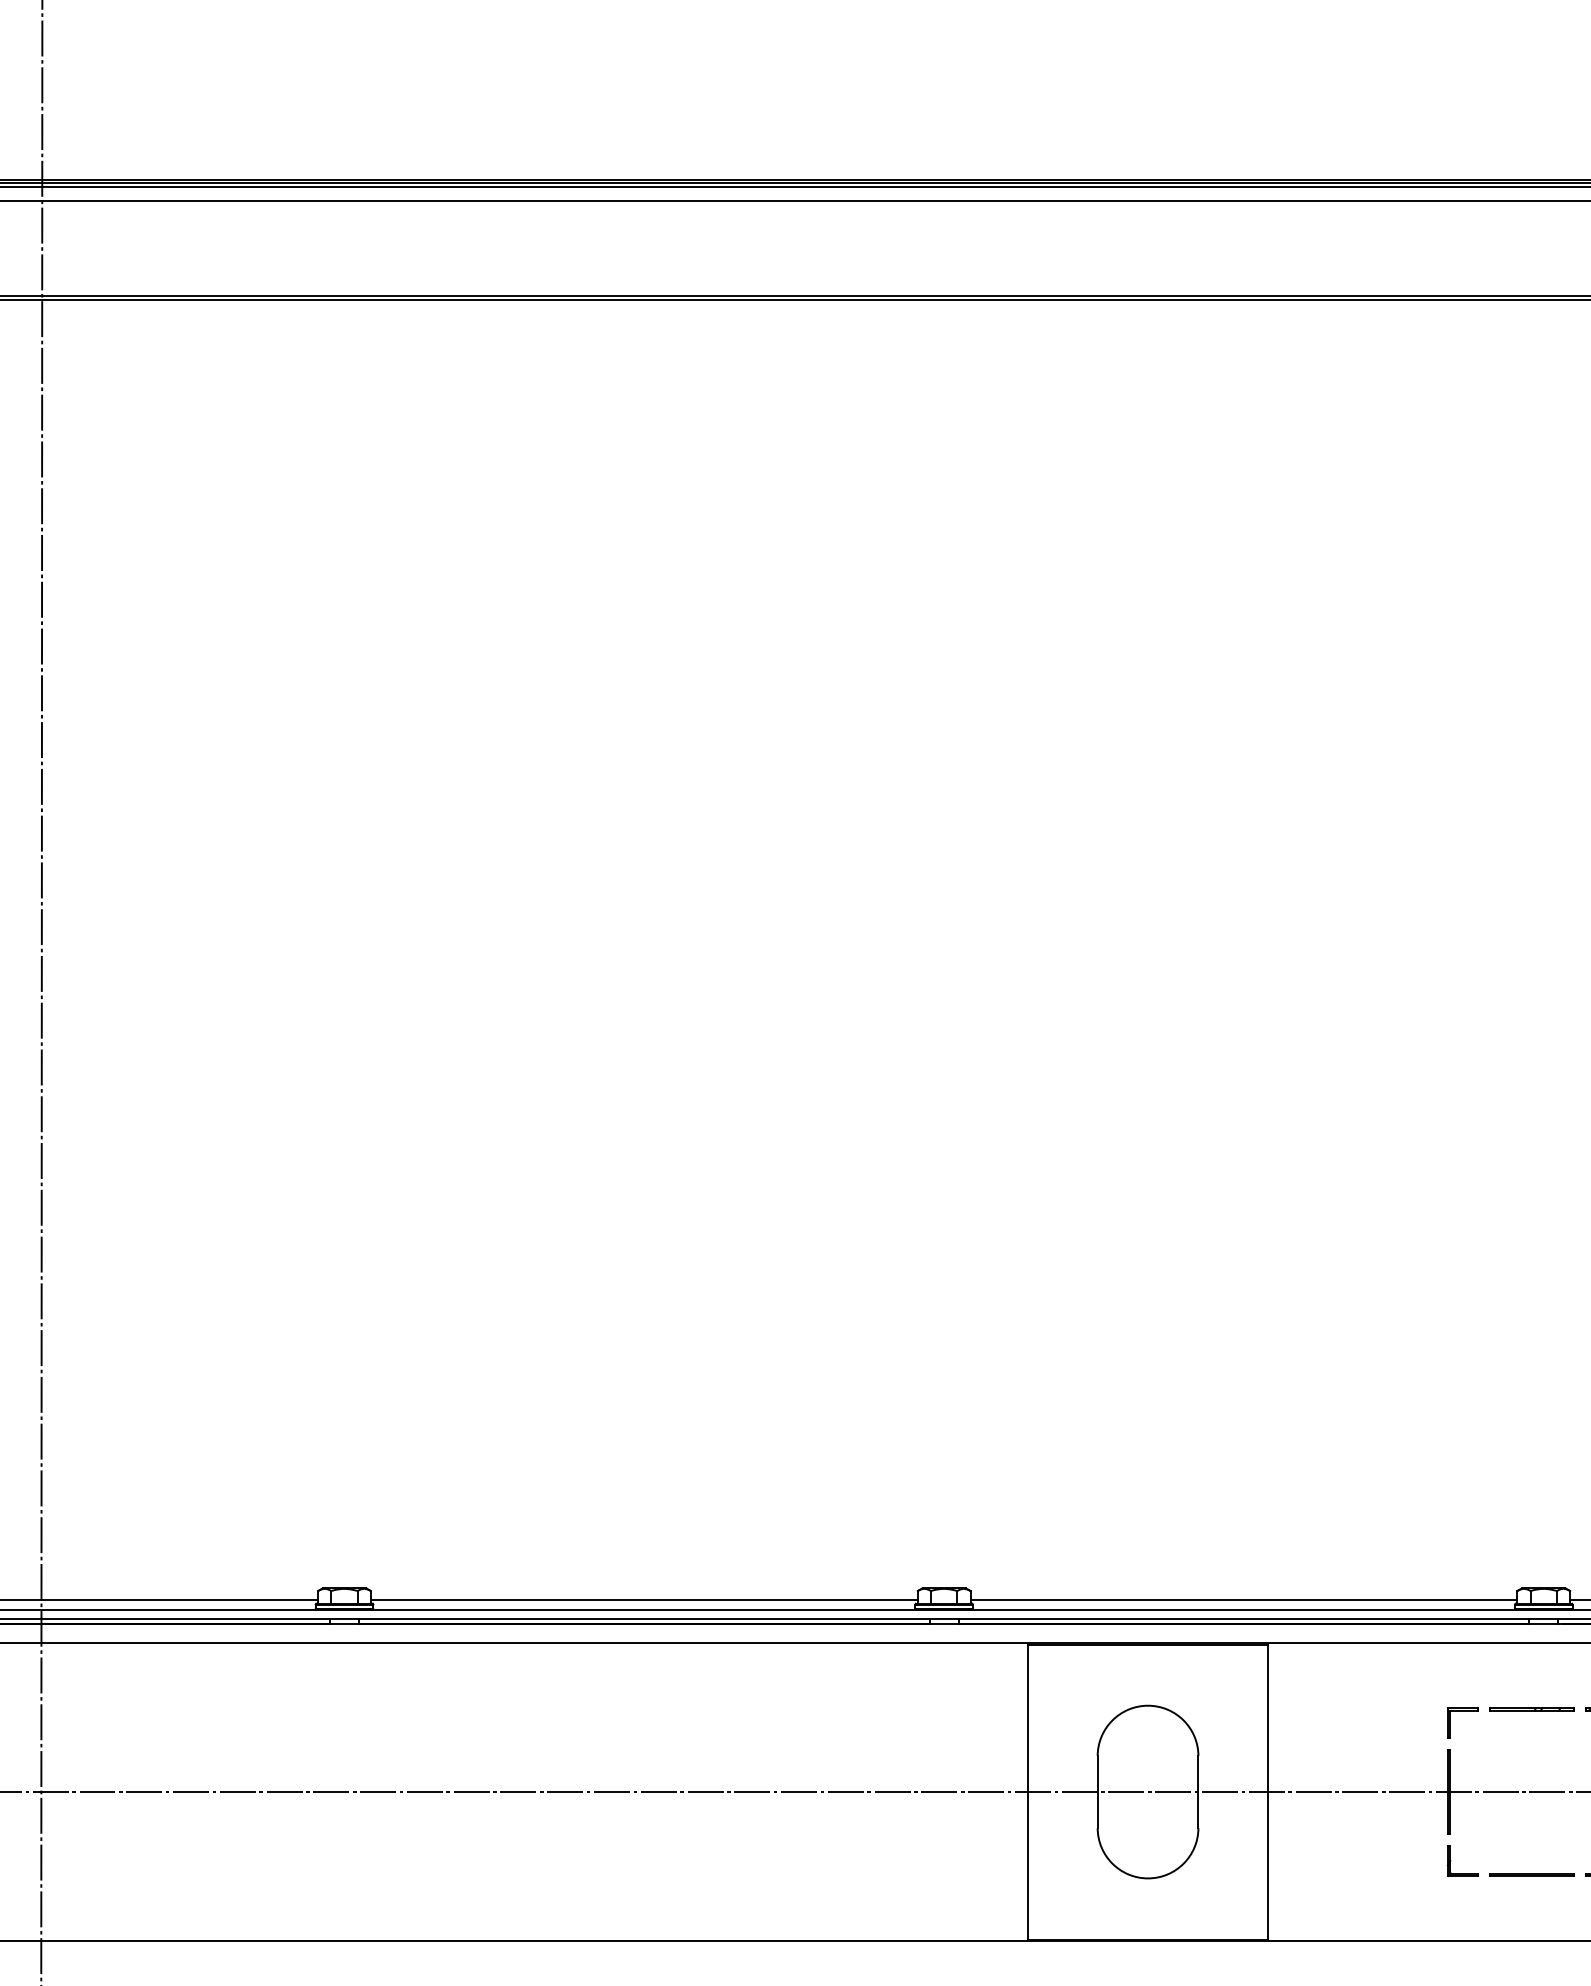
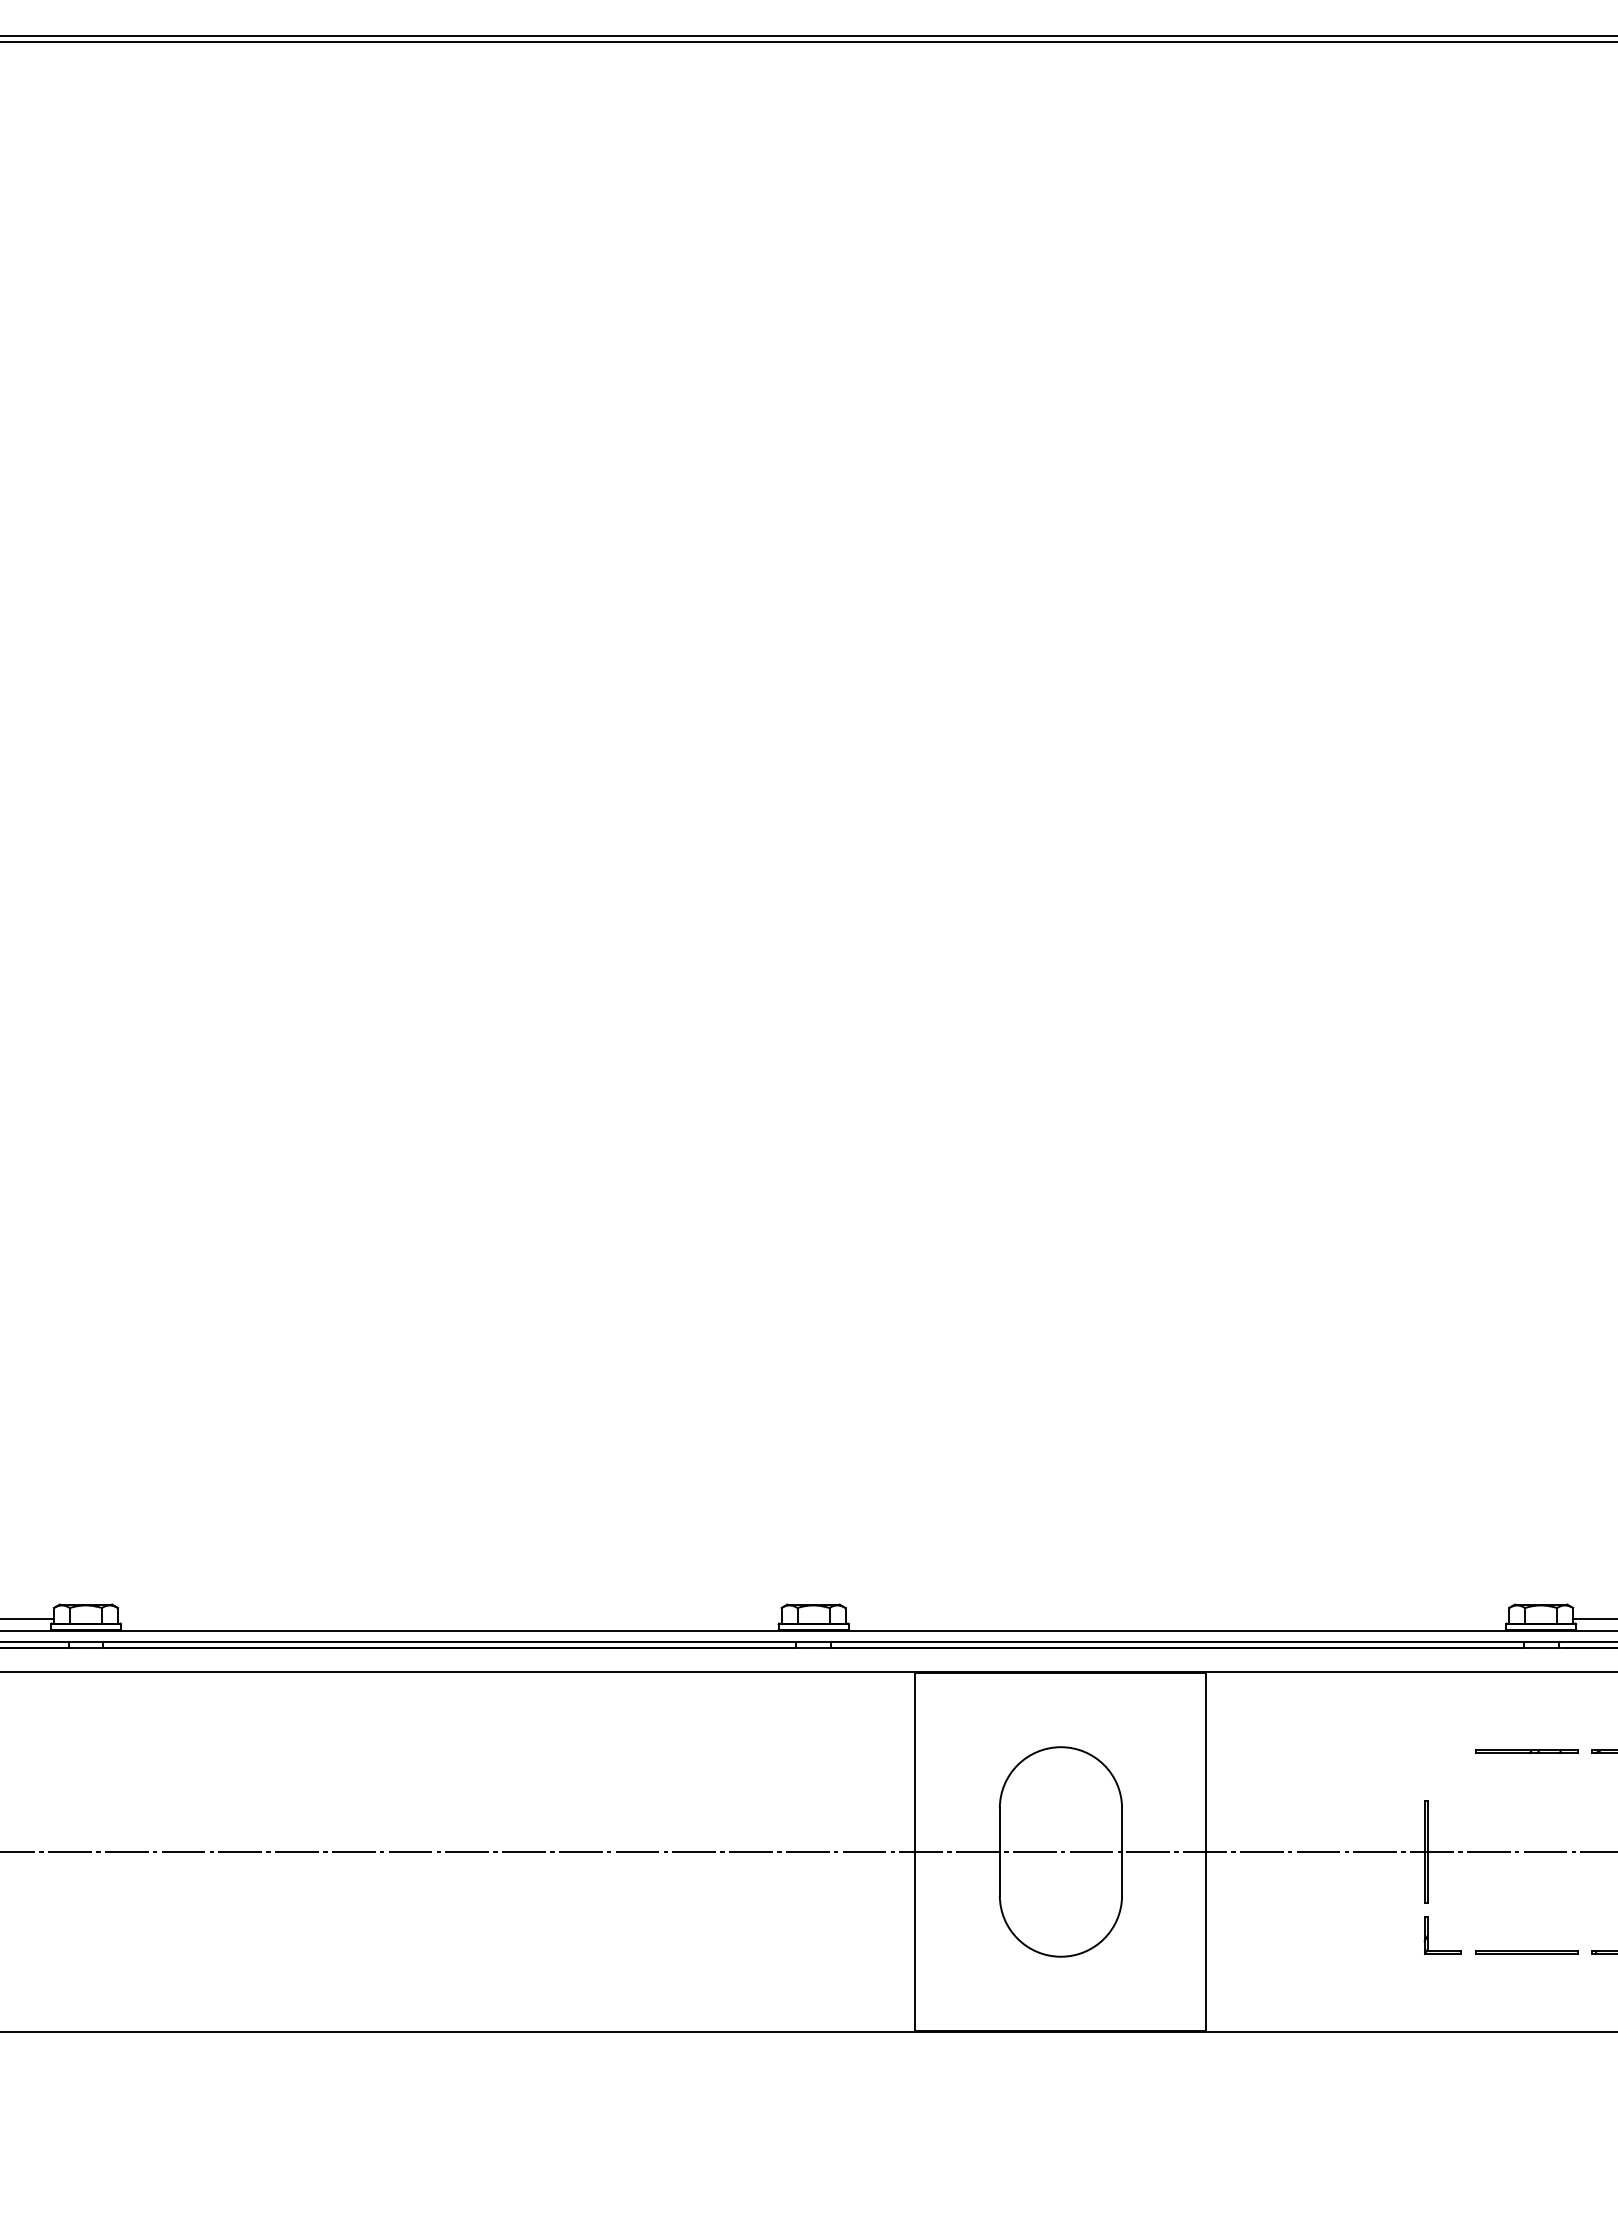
line: (643, 1600) -> (448, 1619), removed
line: (1243, 1600) -> (1176, 1619), removed
part: (1462, 1711) -> (1442, 1754), removed

